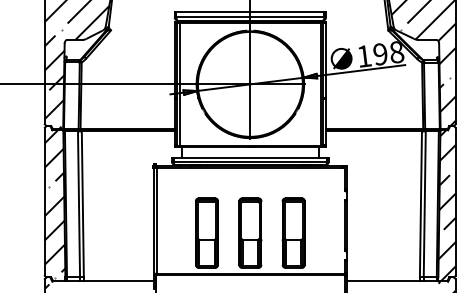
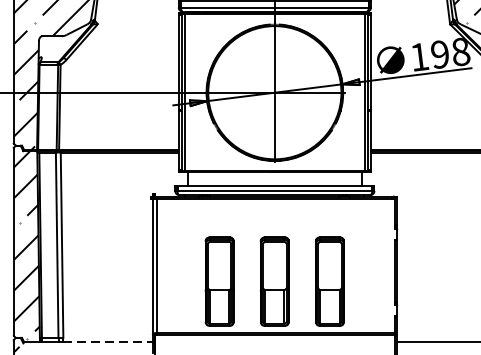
line: (119, 280) -> (108, 341), solid -> dashed

